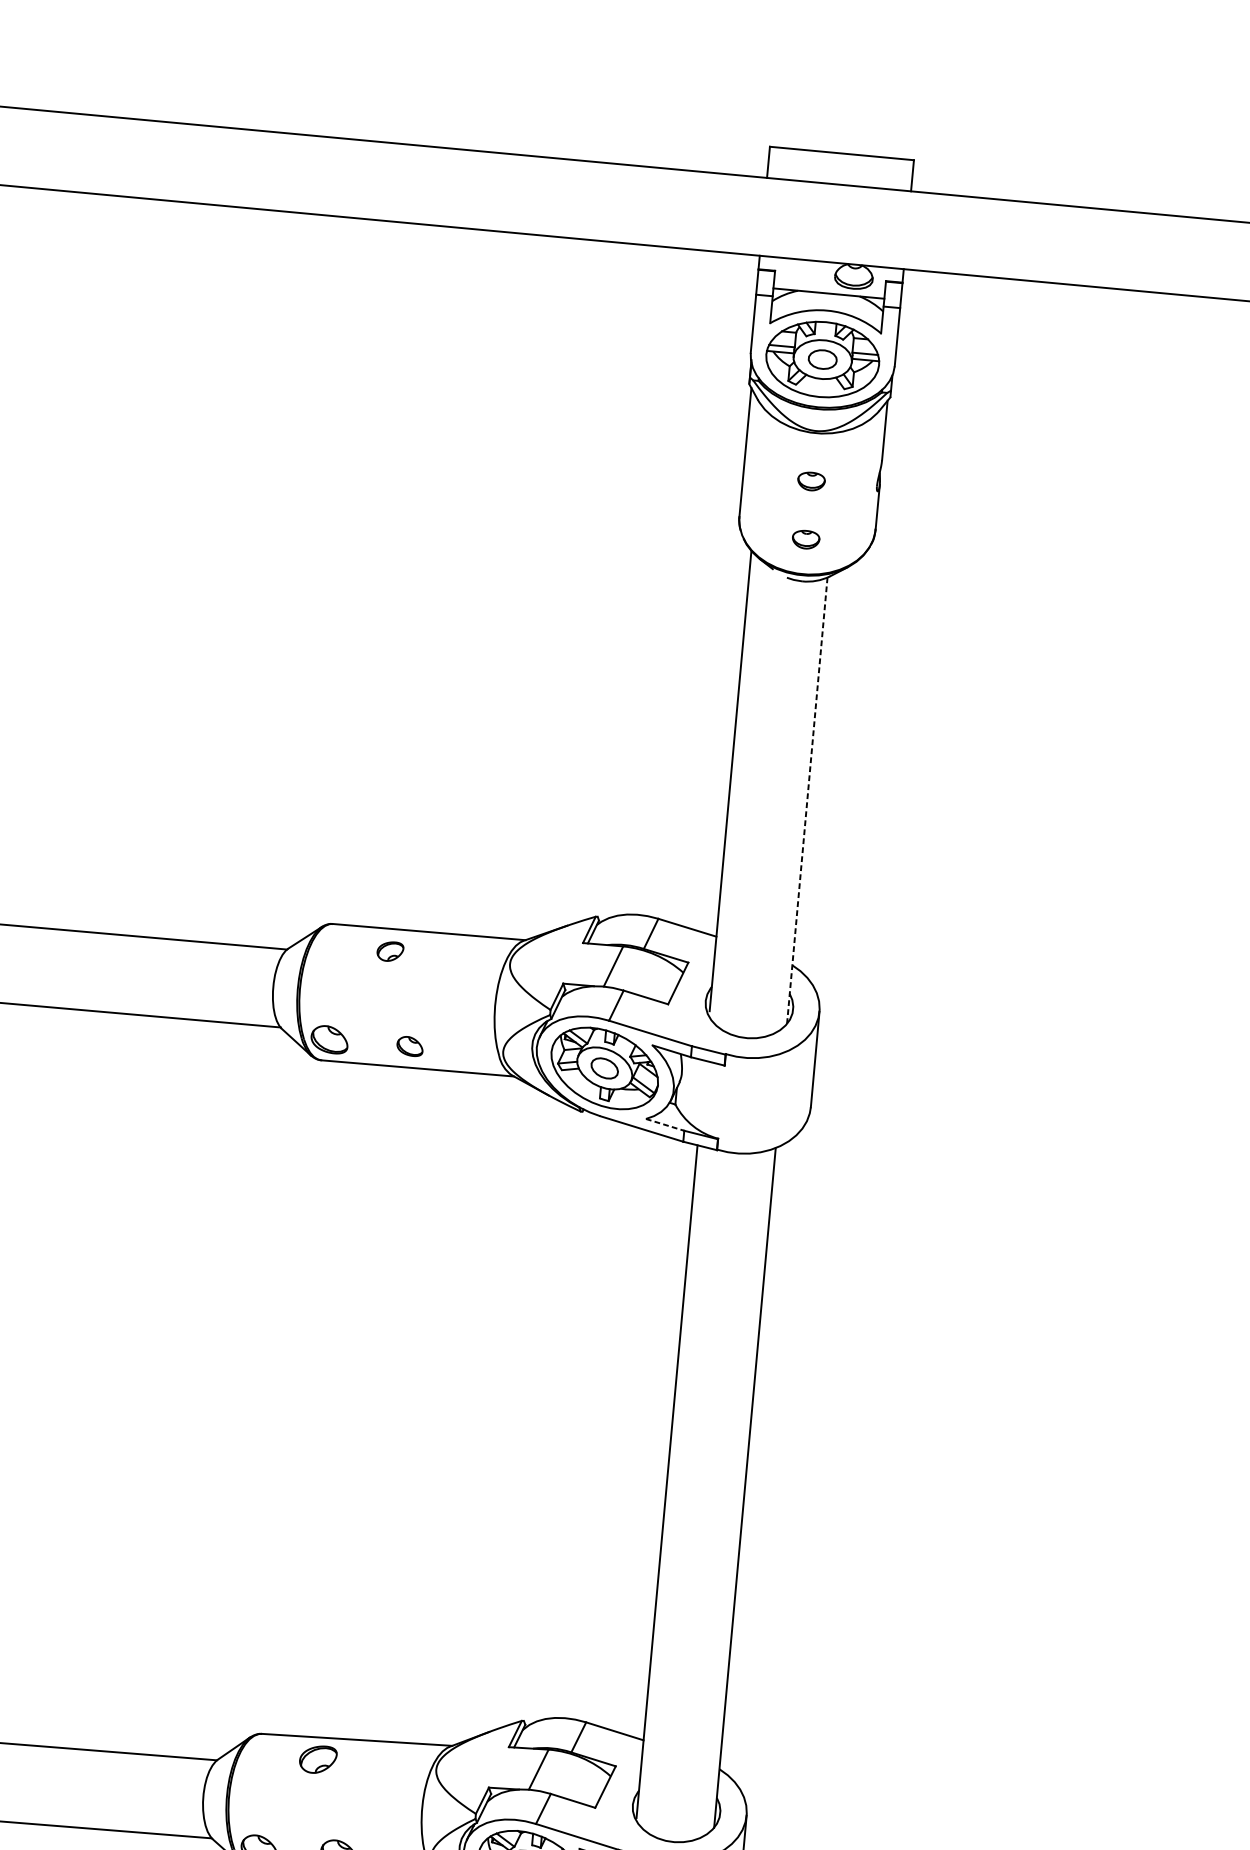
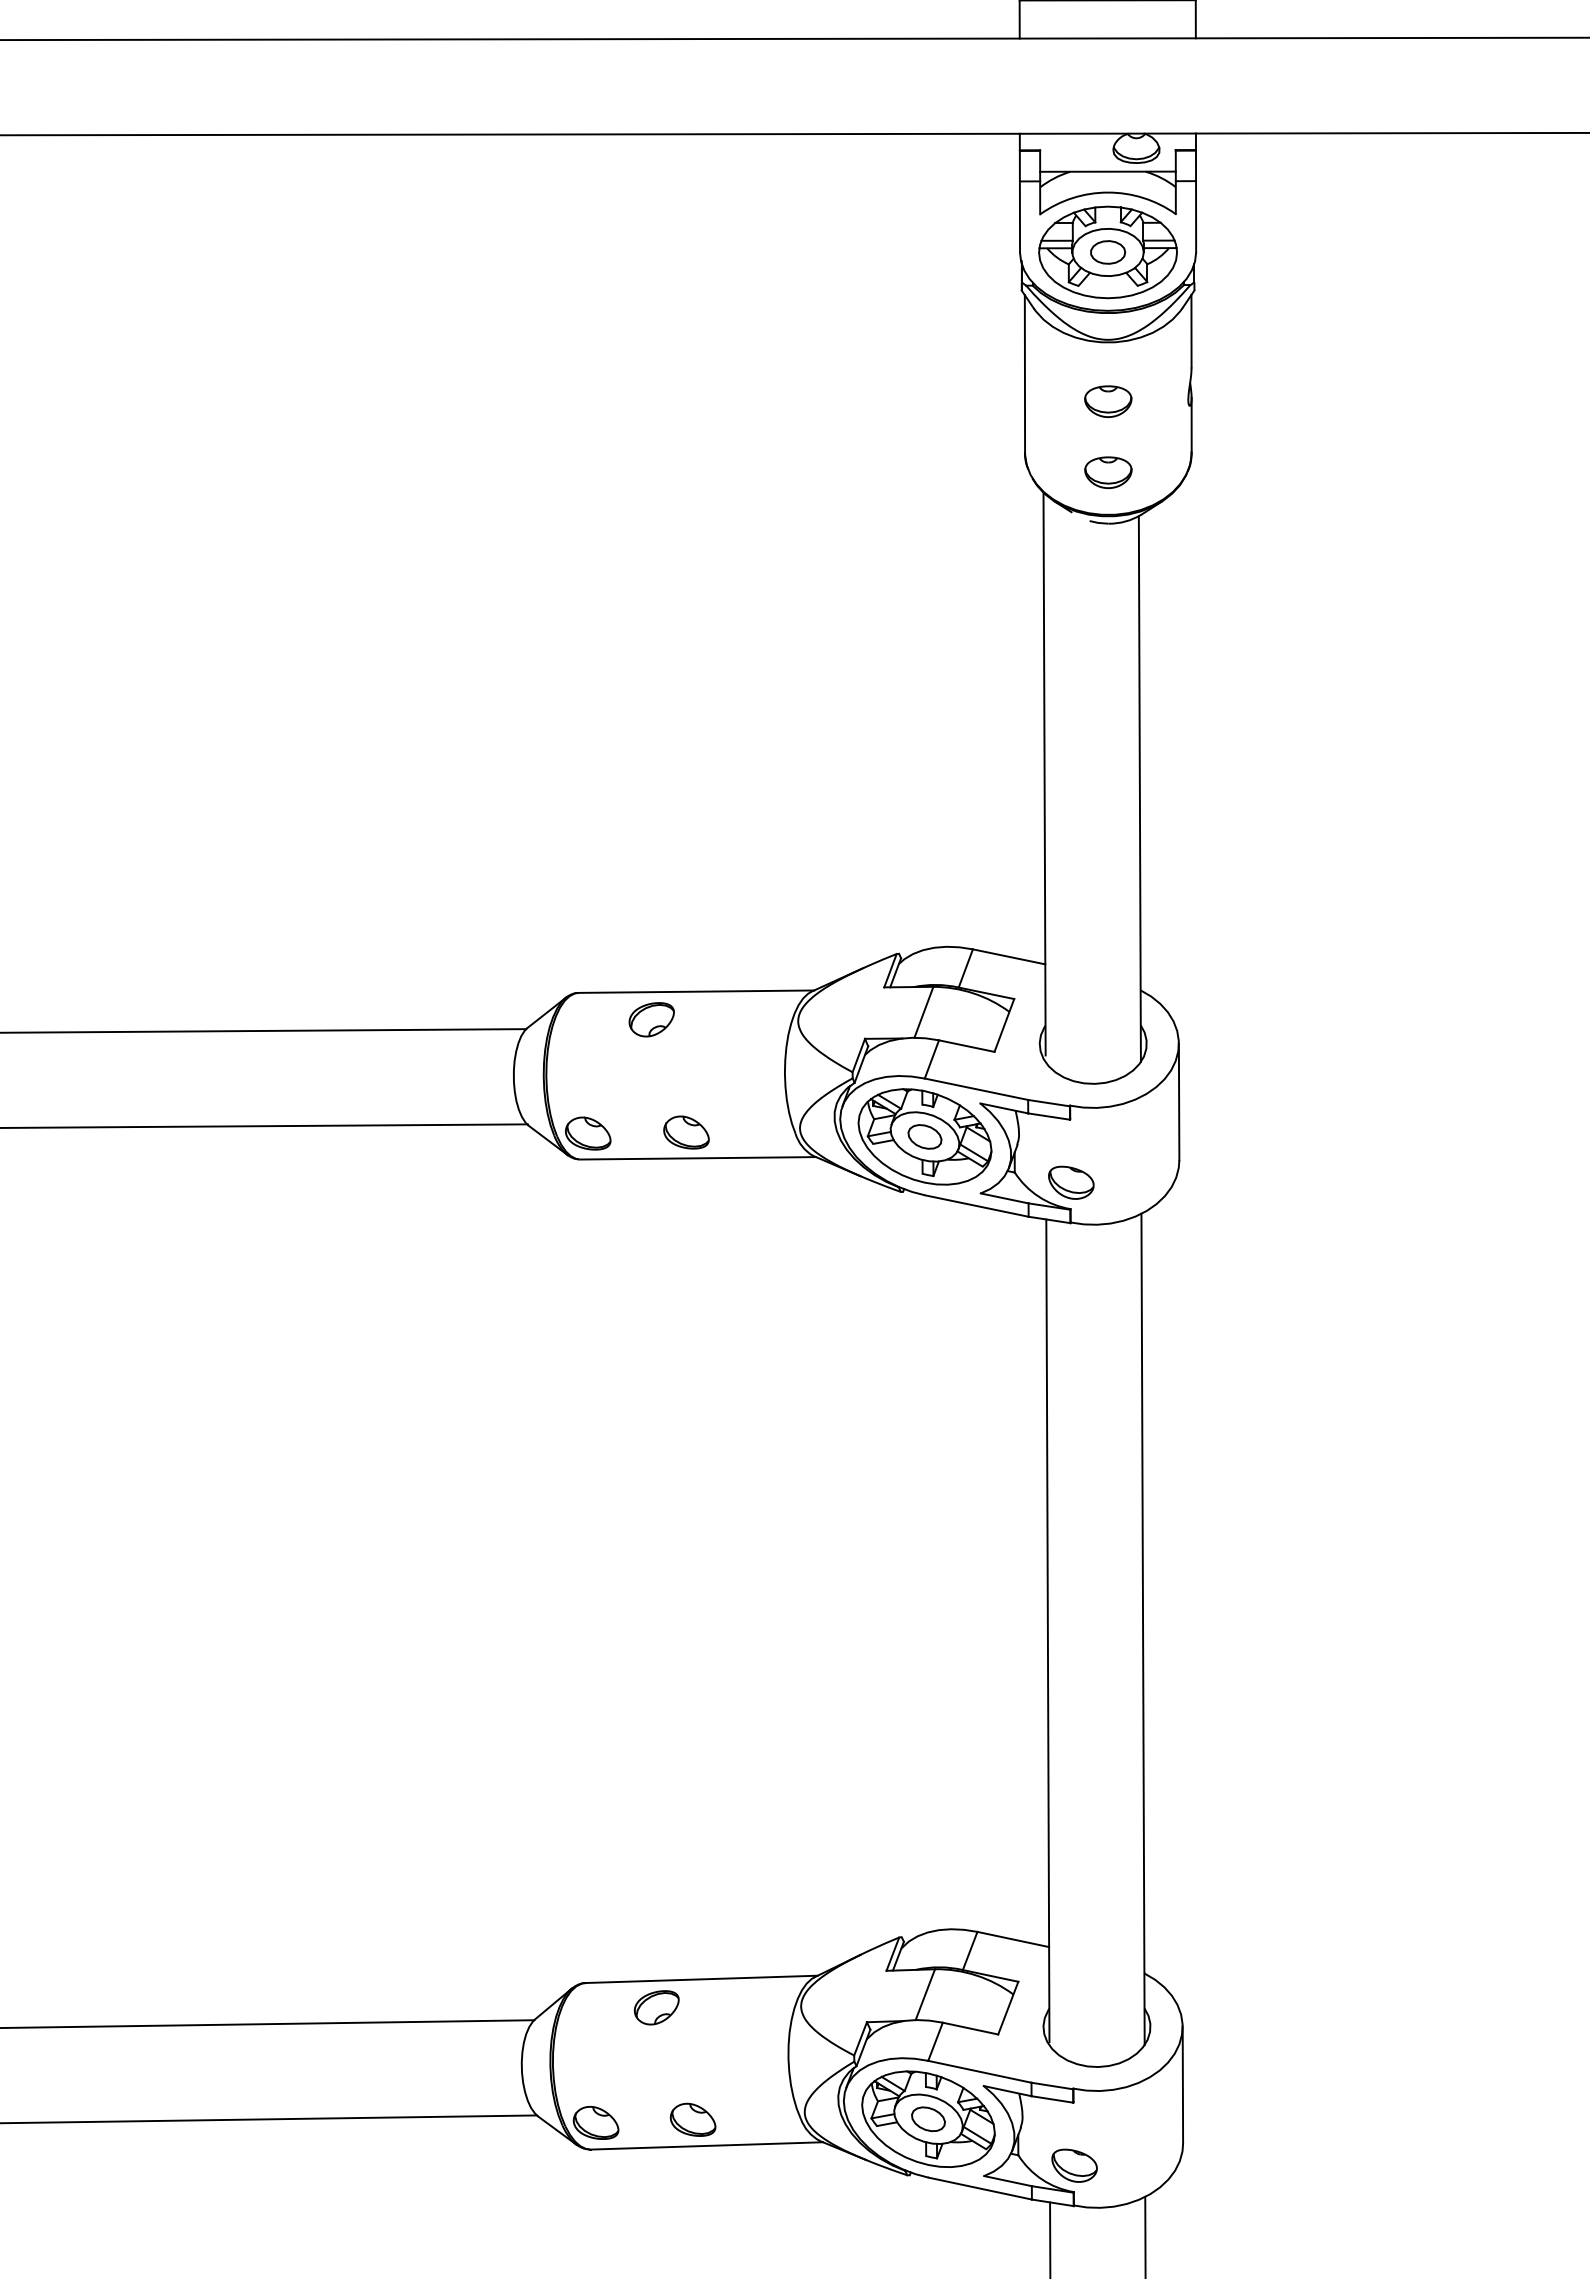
part: (811, 481) -> (1108, 401), size x1.43
part: (806, 539) -> (1108, 472), size x1.43
line: (806, 801) -> (1139, 789), dashed -> solid
part: (390, 951) -> (651, 1019), size x1.43
part: (410, 1046) -> (686, 1132), size x1.43
part: (720, 1117) -> (1071, 1182), added
line: (665, 1125) -> (1005, 1198), dashed -> solid

